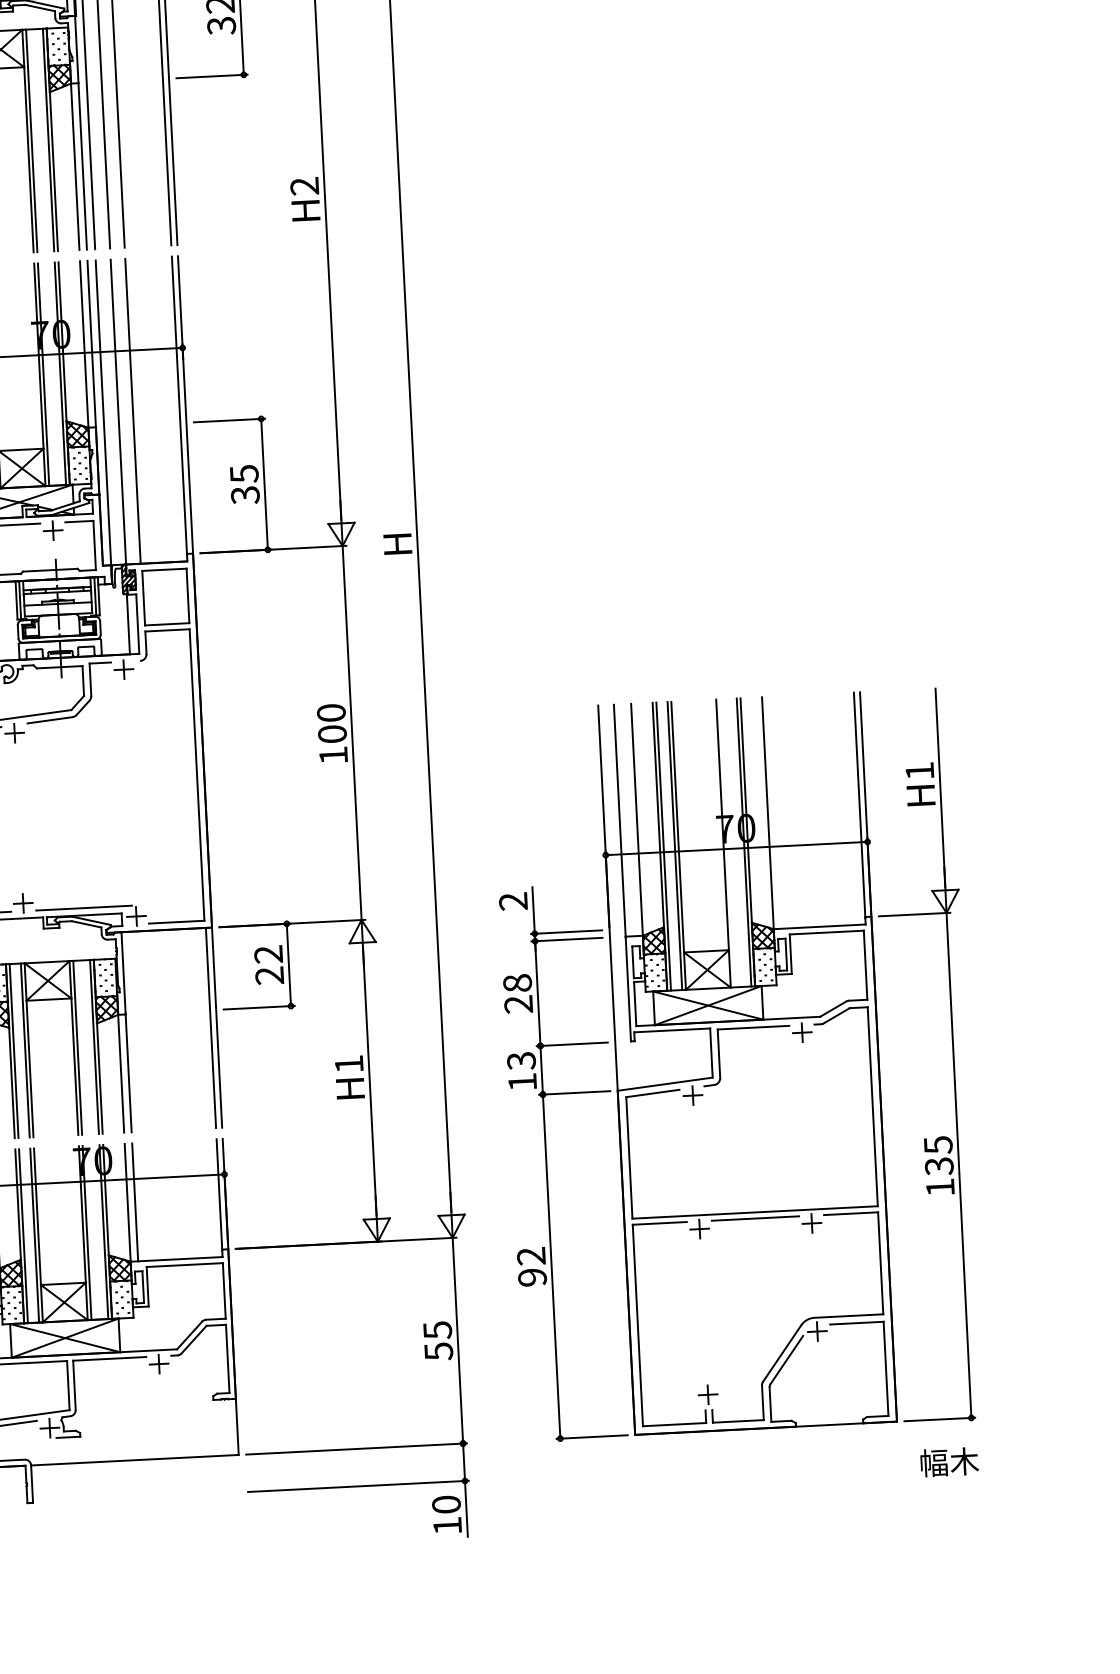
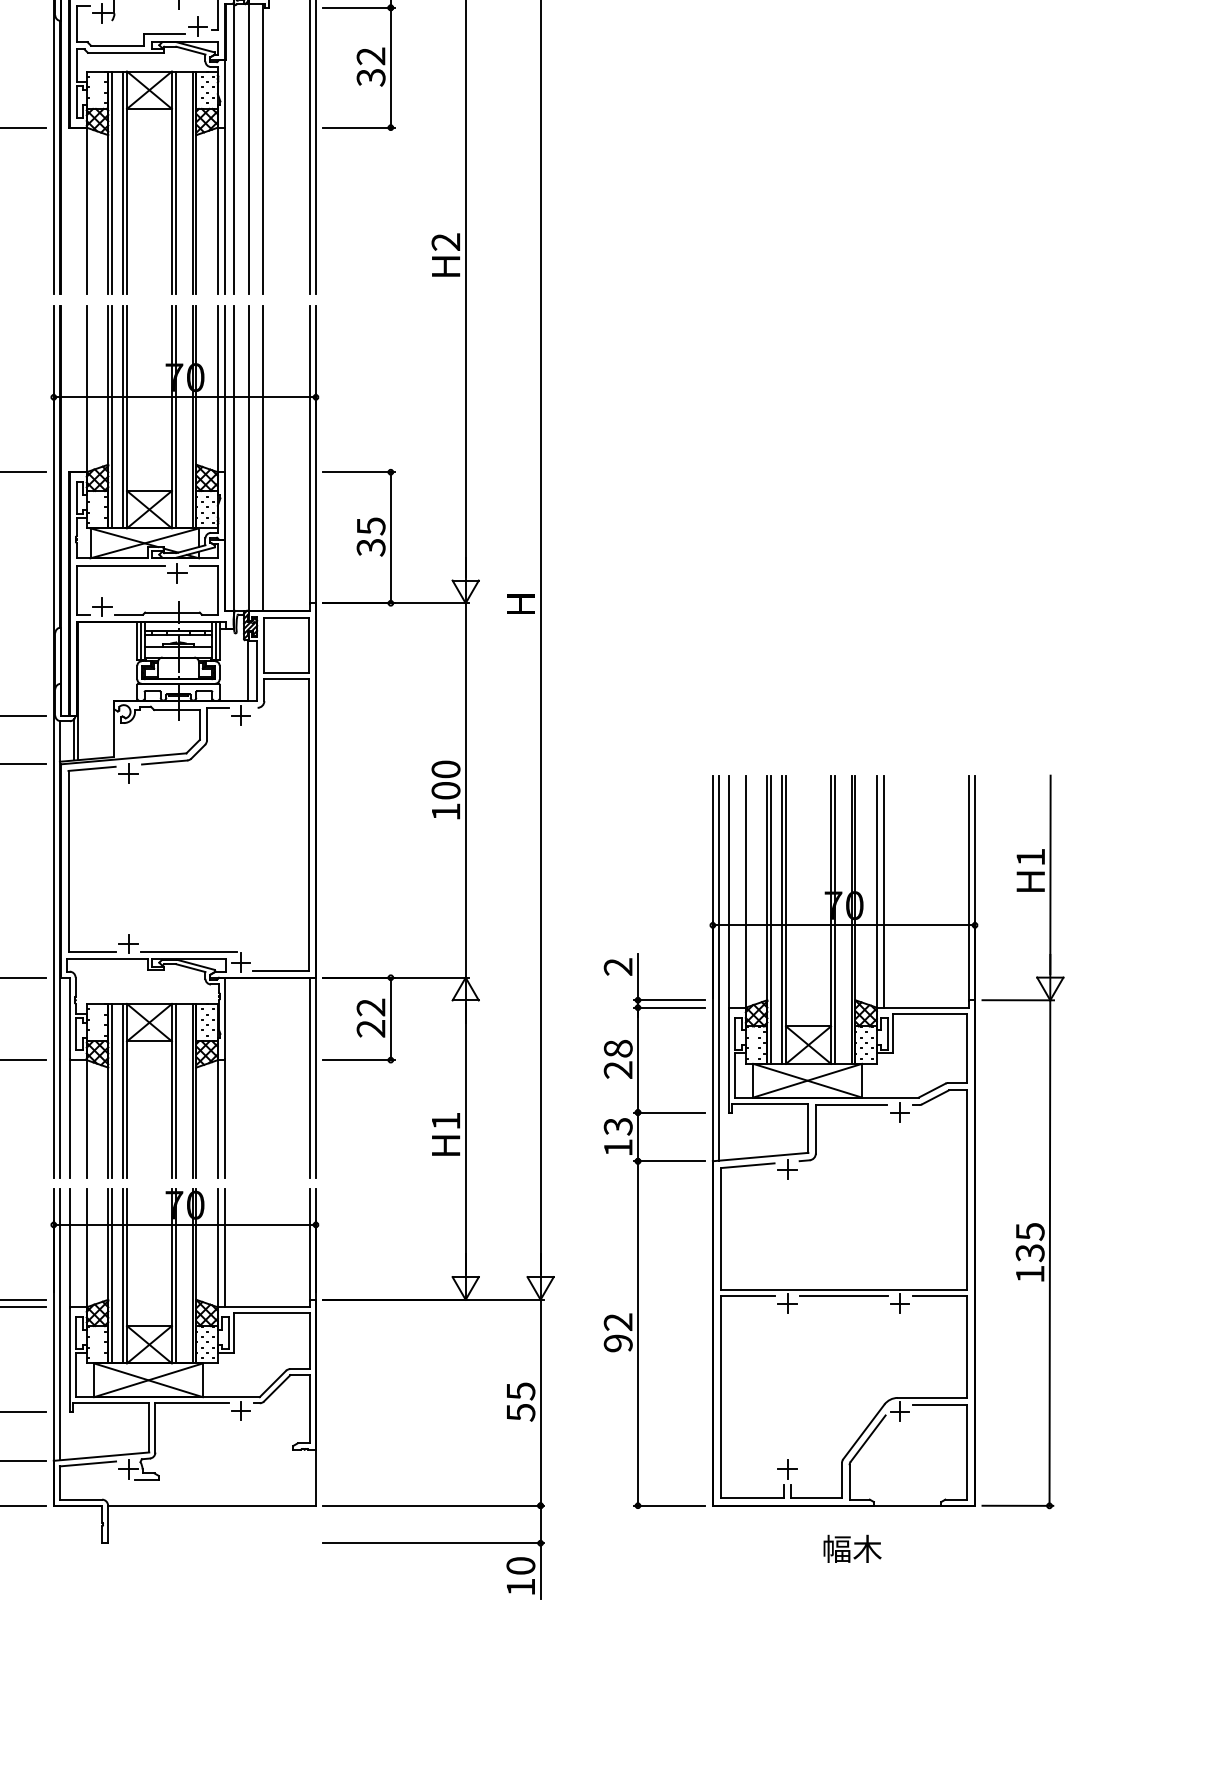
line: (775, 812) -> (884, 891), added
line: (726, 843) -> (834, 919), added
line: (613, 897) -> (718, 967), added
text: (949, 1461) -> (852, 1548), moved

